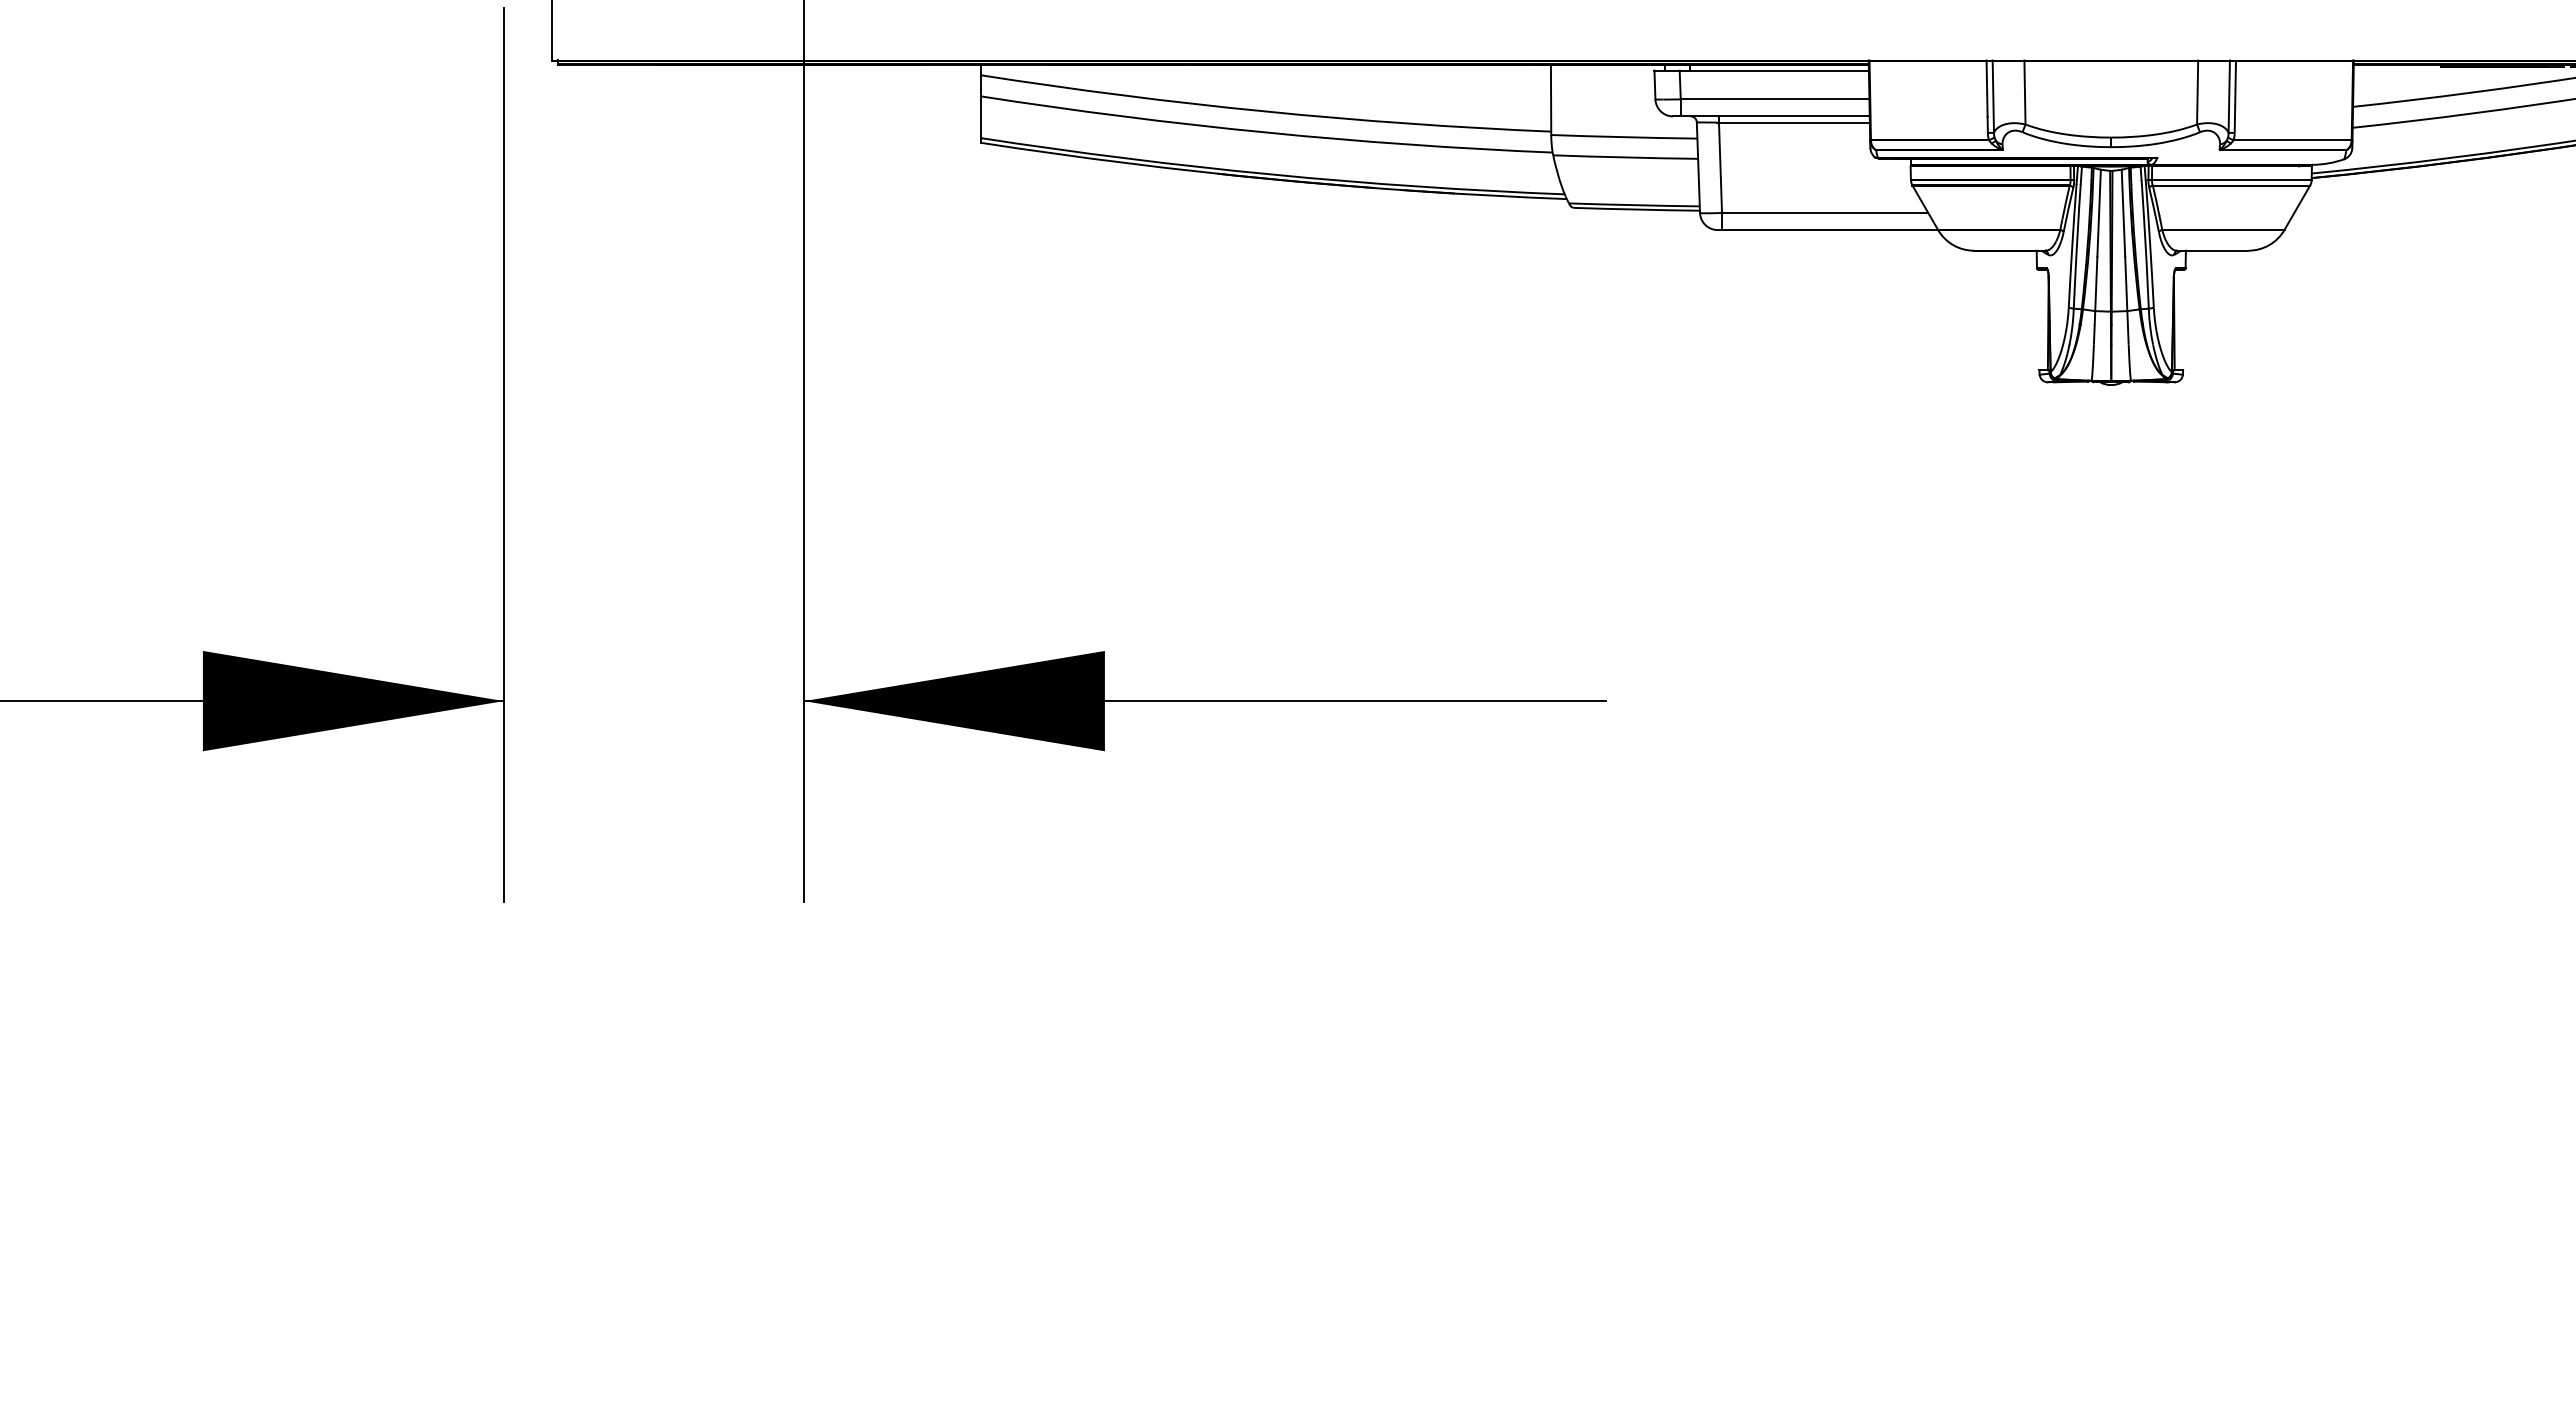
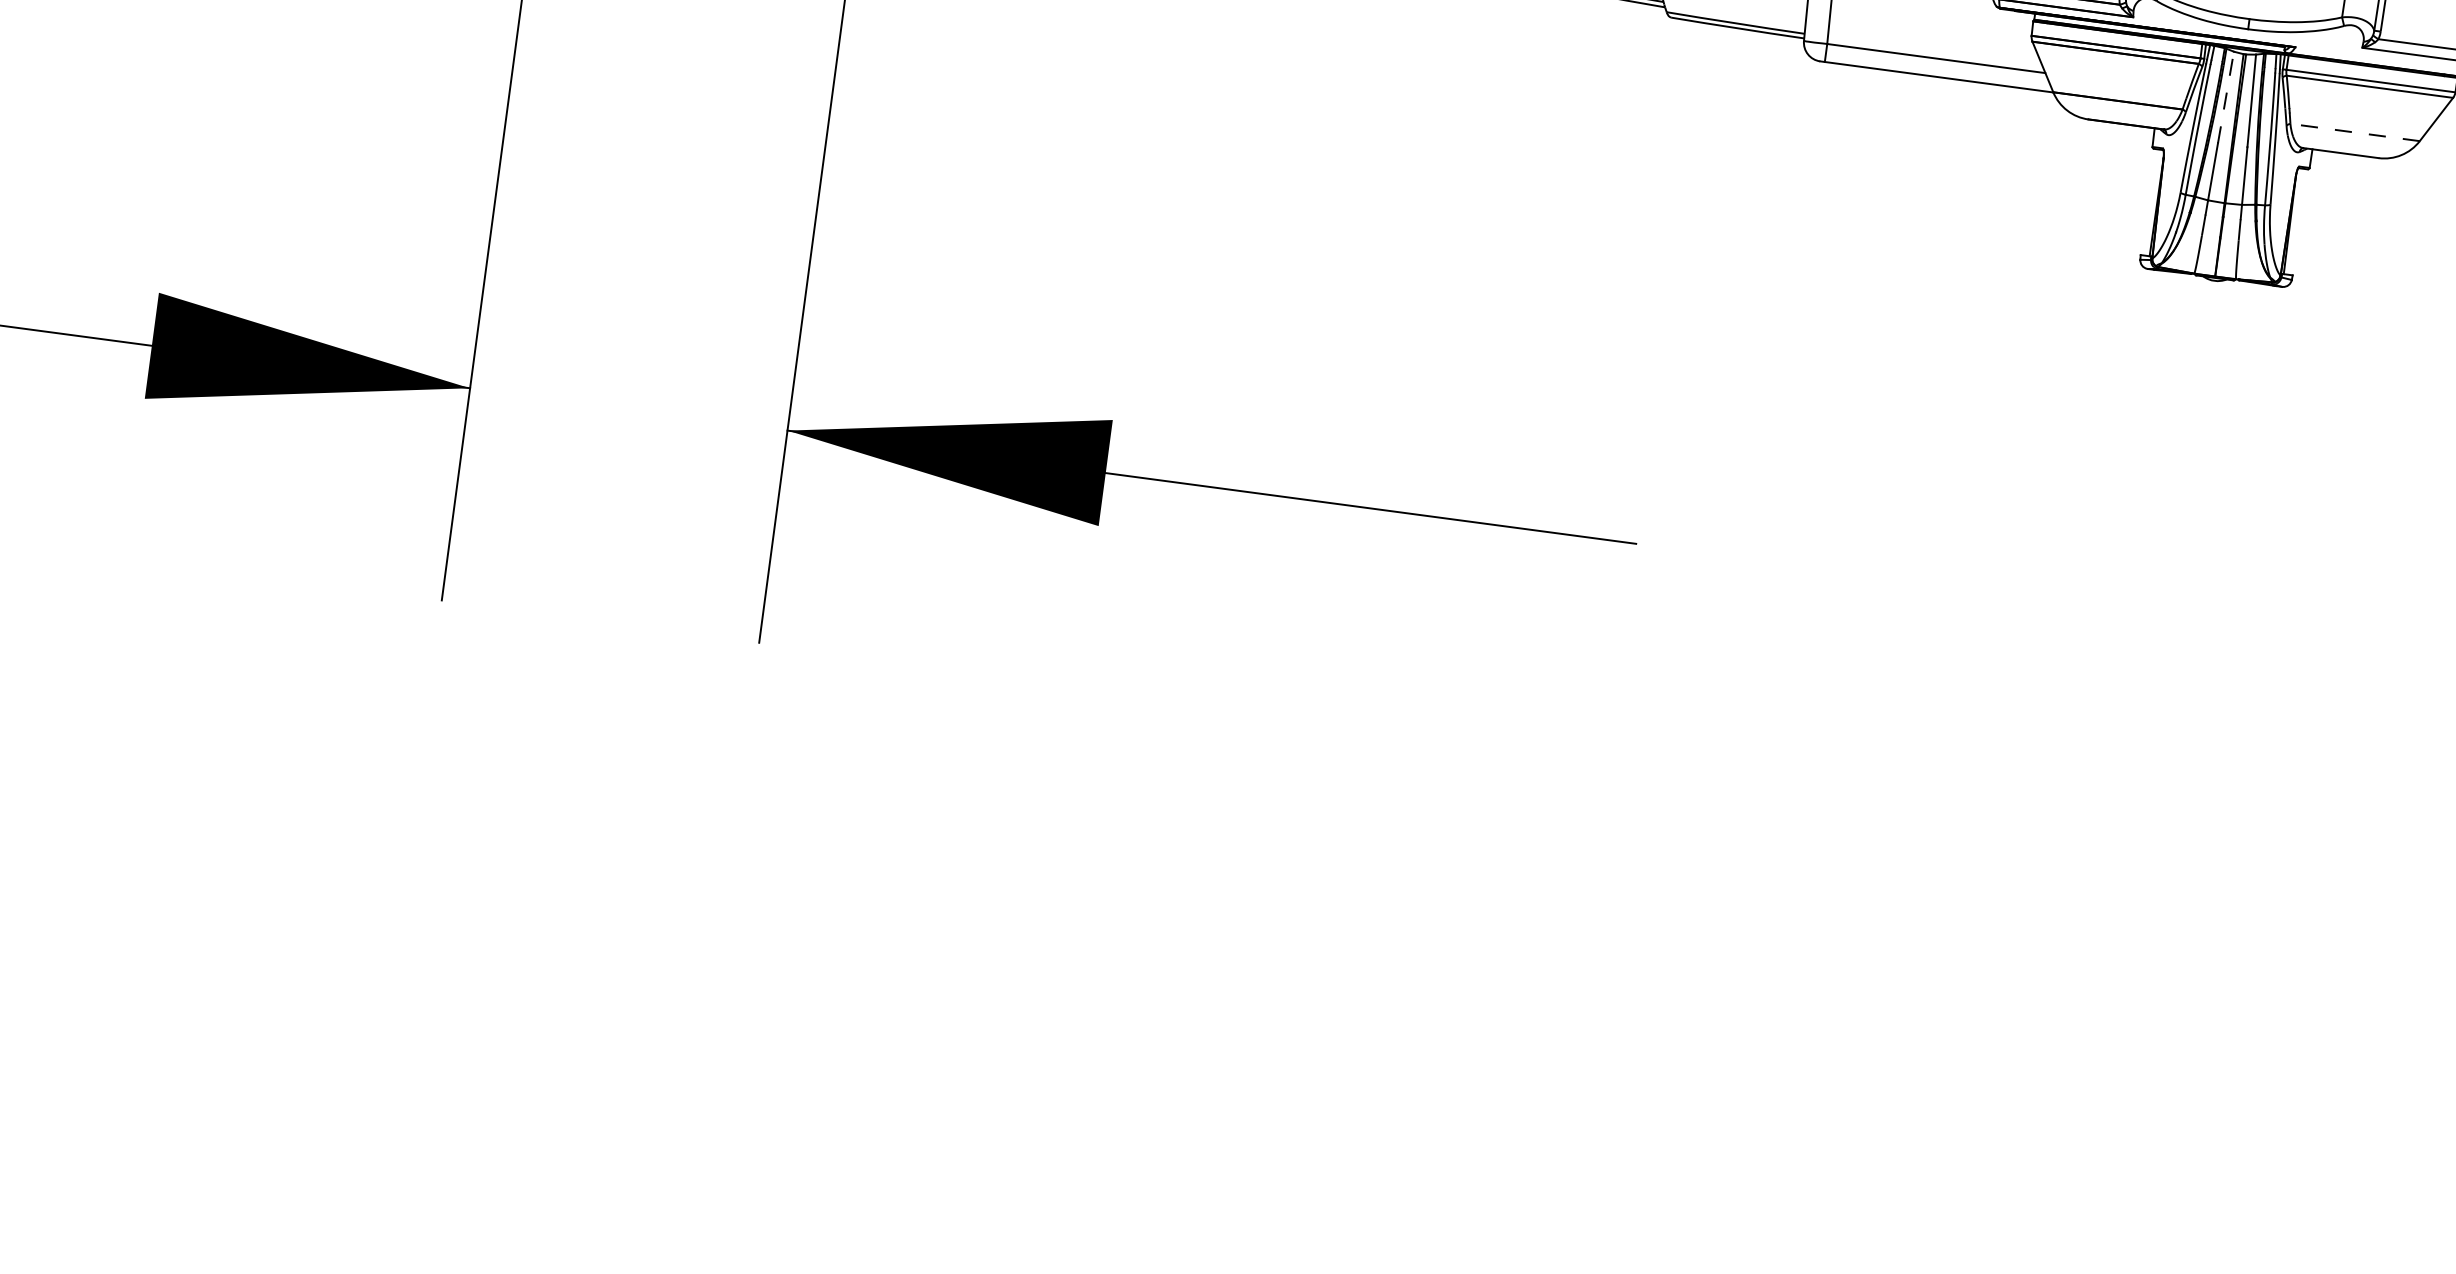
line: (2099, 213) -> (2226, 97), solid -> dashed
line: (2222, 229) -> (2354, 132), solid -> dashed

